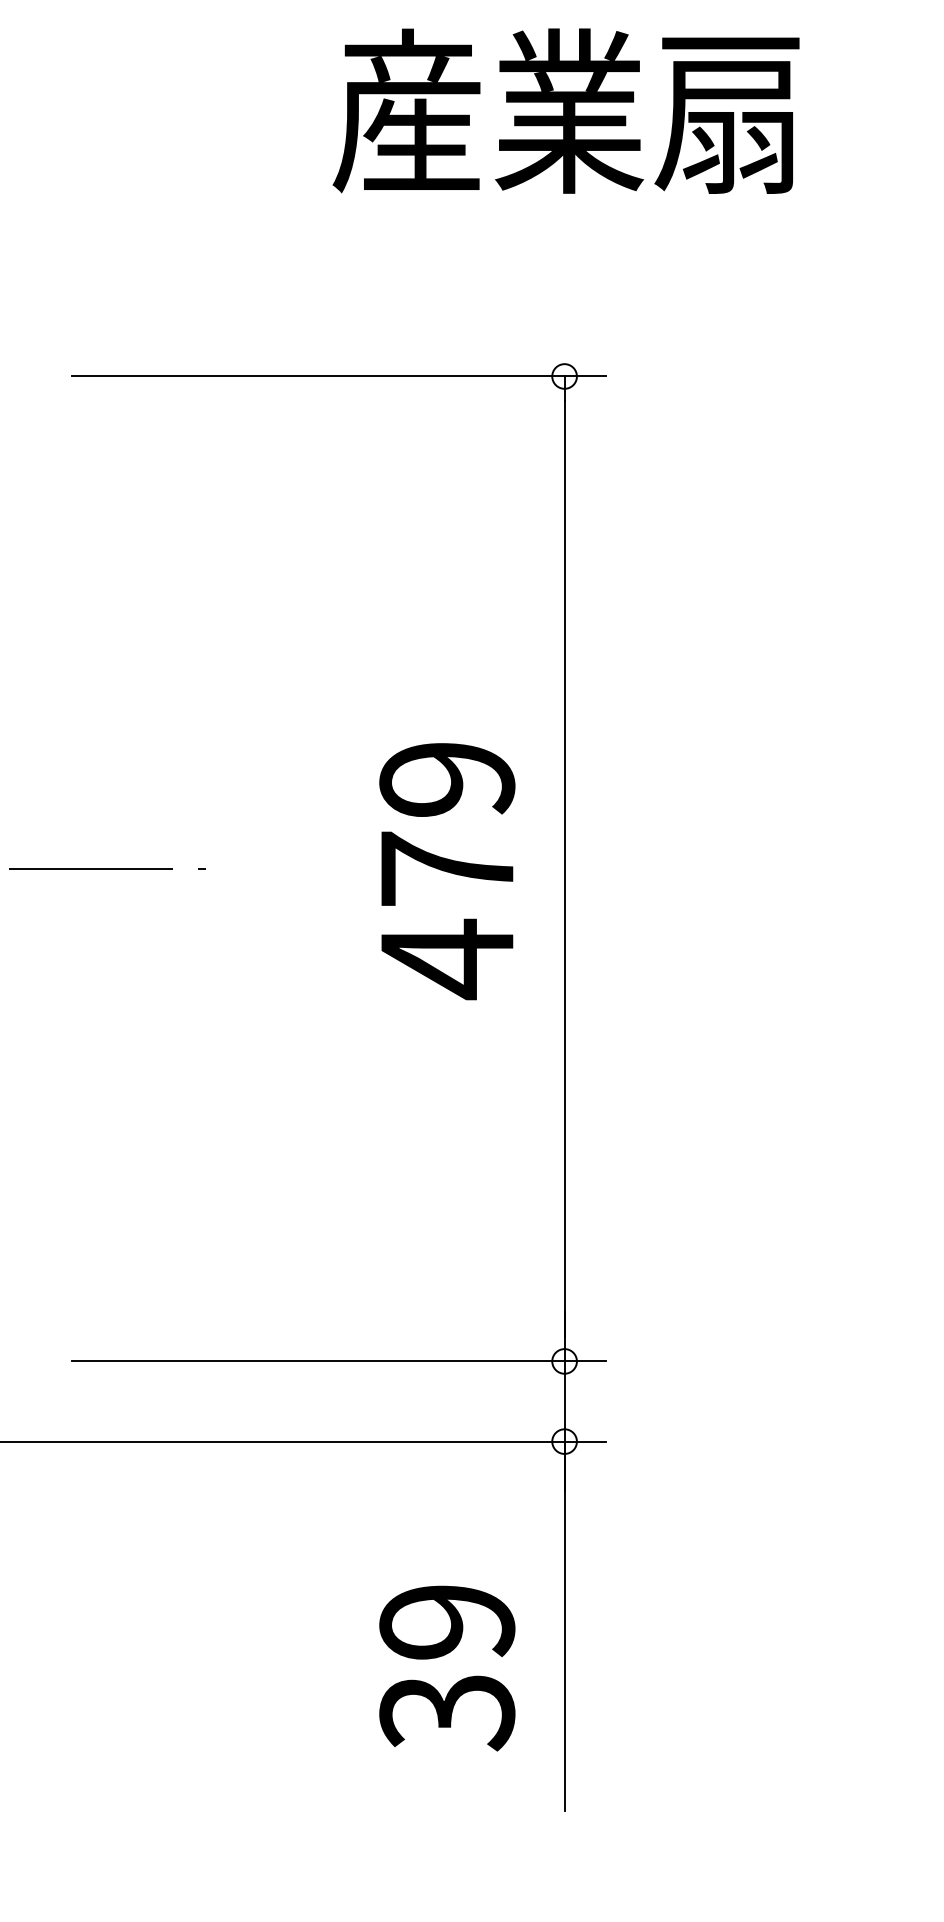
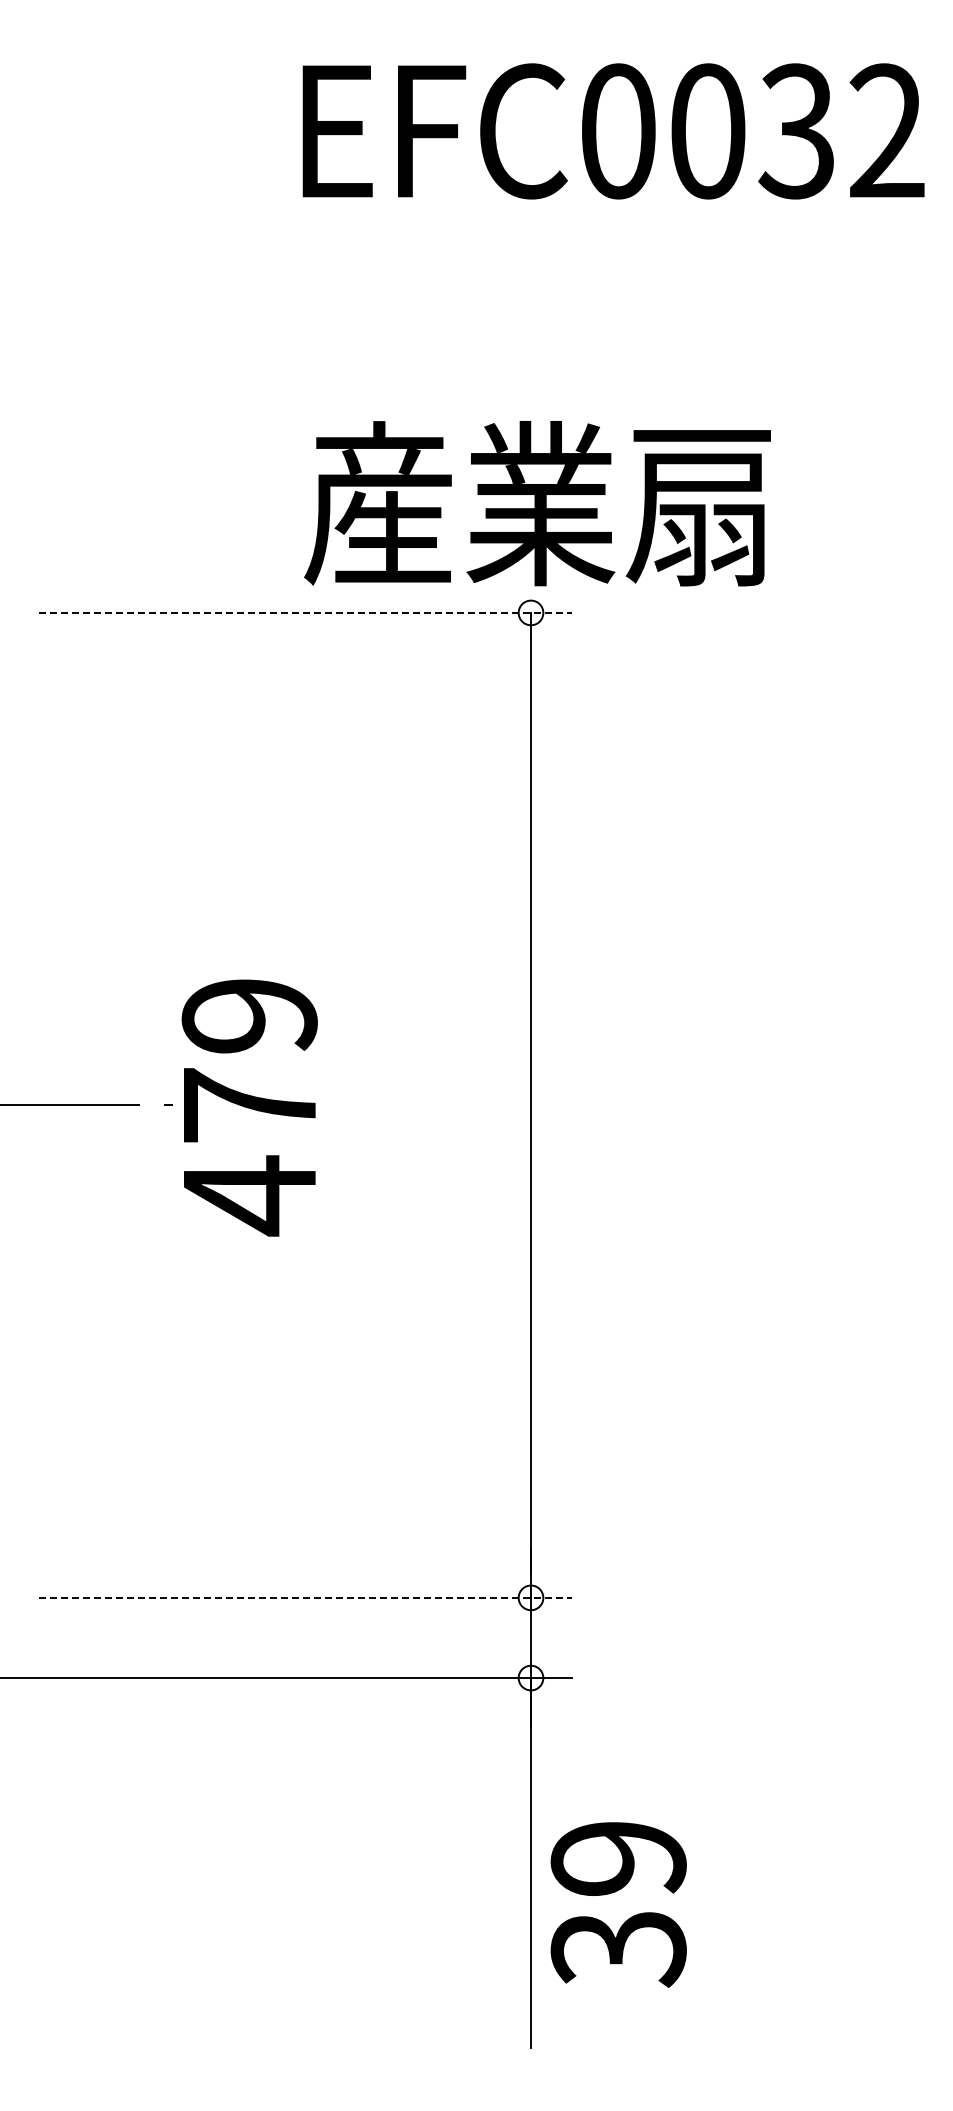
text: (566, 111) -> (537, 503), moved
line: (339, 376) -> (305, 612), solid -> dashed
text: (447, 871) -> (249, 1107), moved
line: (339, 1361) -> (305, 1597), solid -> dashed
text: (447, 1668) -> (618, 1904), moved

